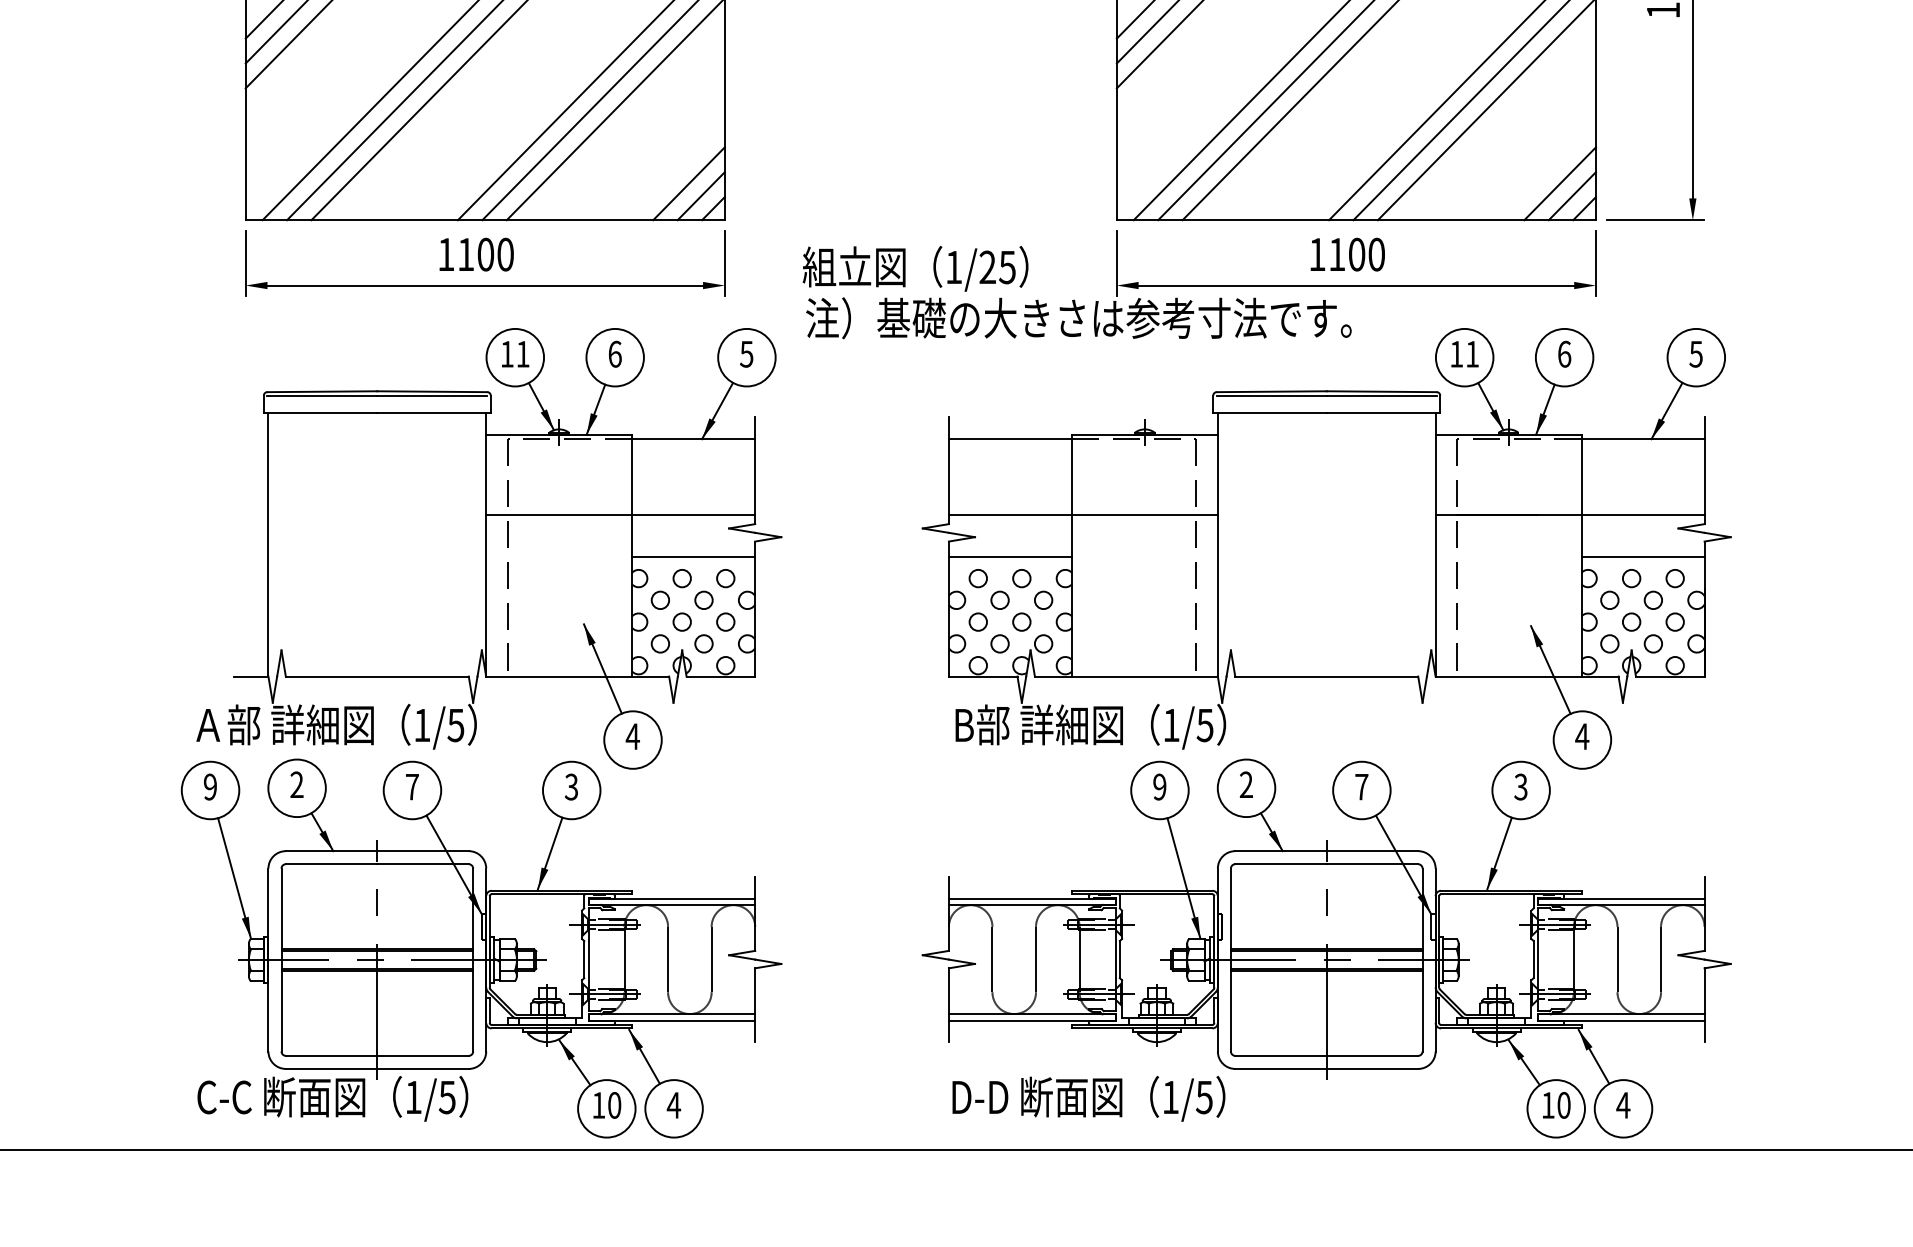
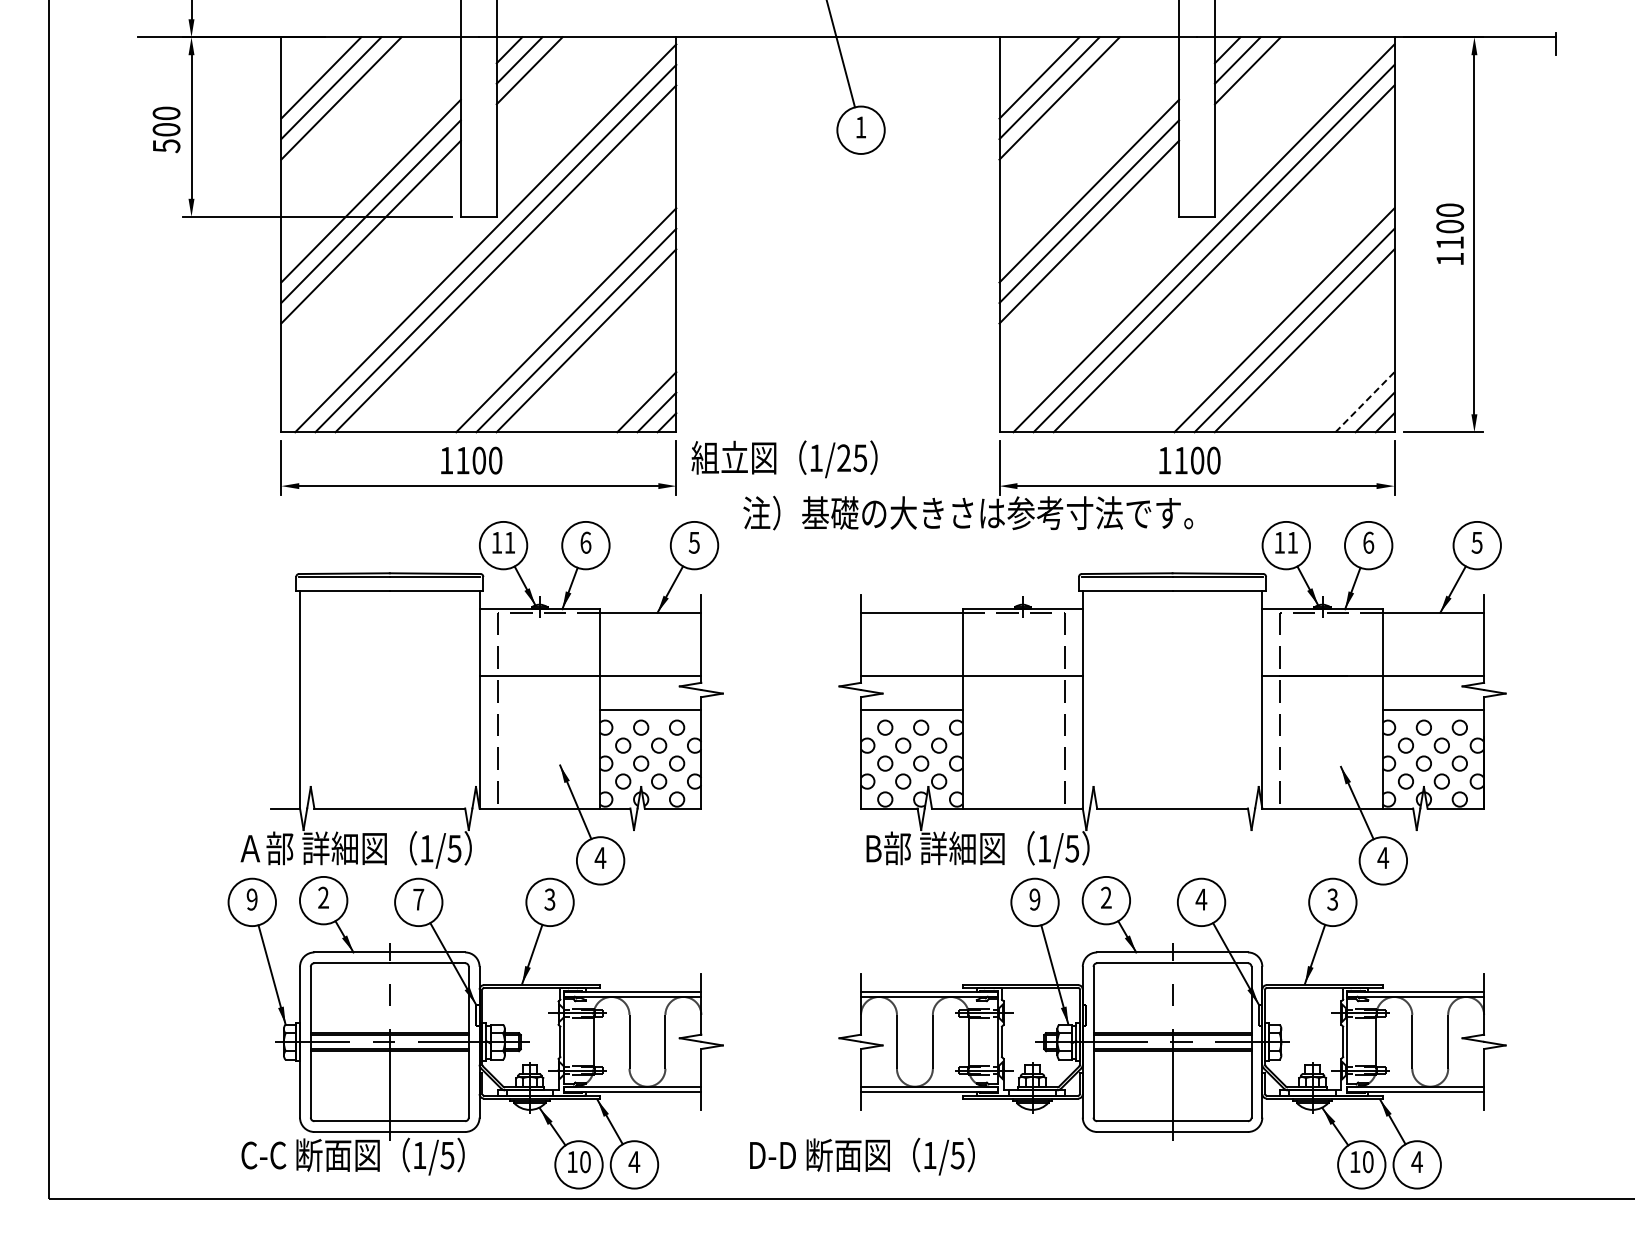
line: (1560, 182) -> (1365, 401), solid -> dashed
text: (915, 269) -> (784, 459), moved
text: (1361, 786) -> (1201, 899), 7 -> 4
text: (1088, 1098) -> (862, 1156), moved

